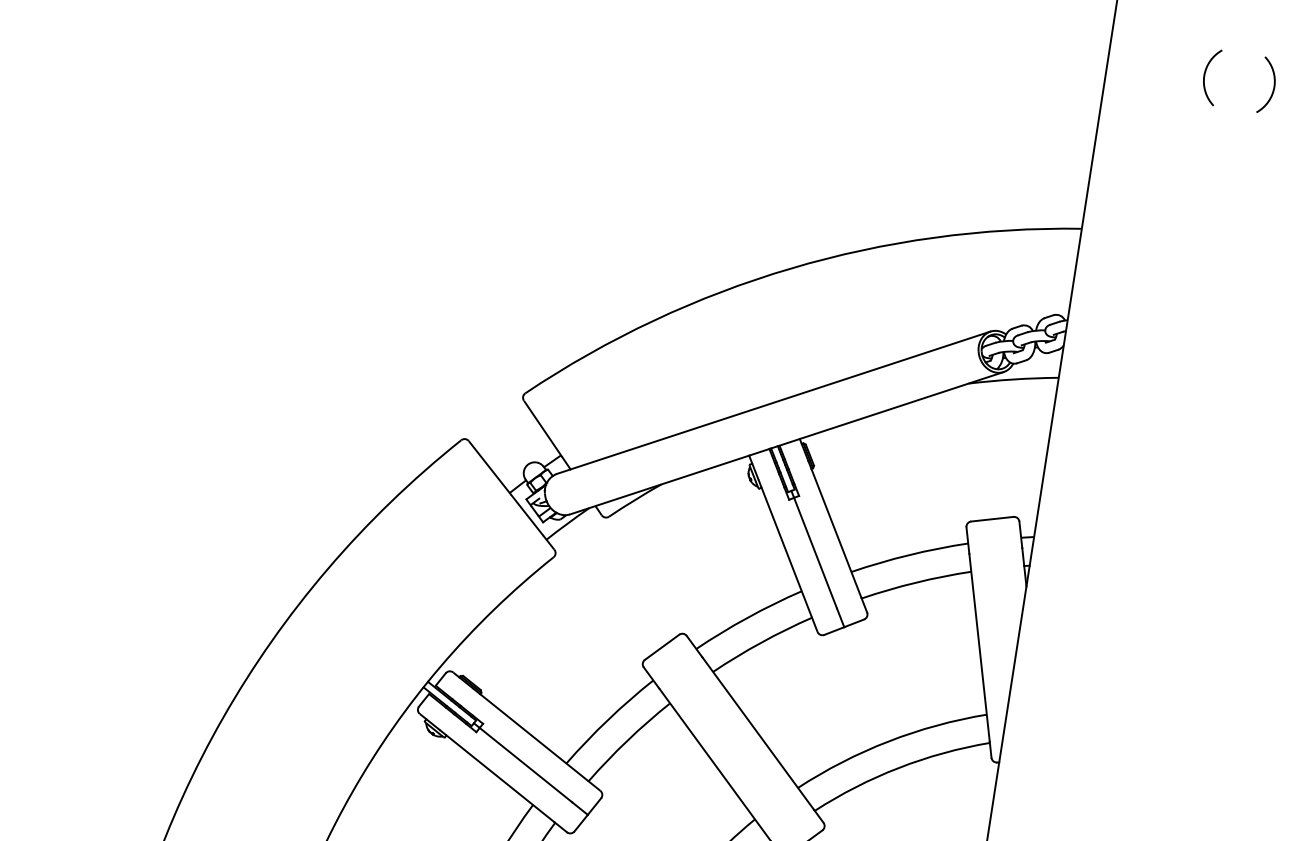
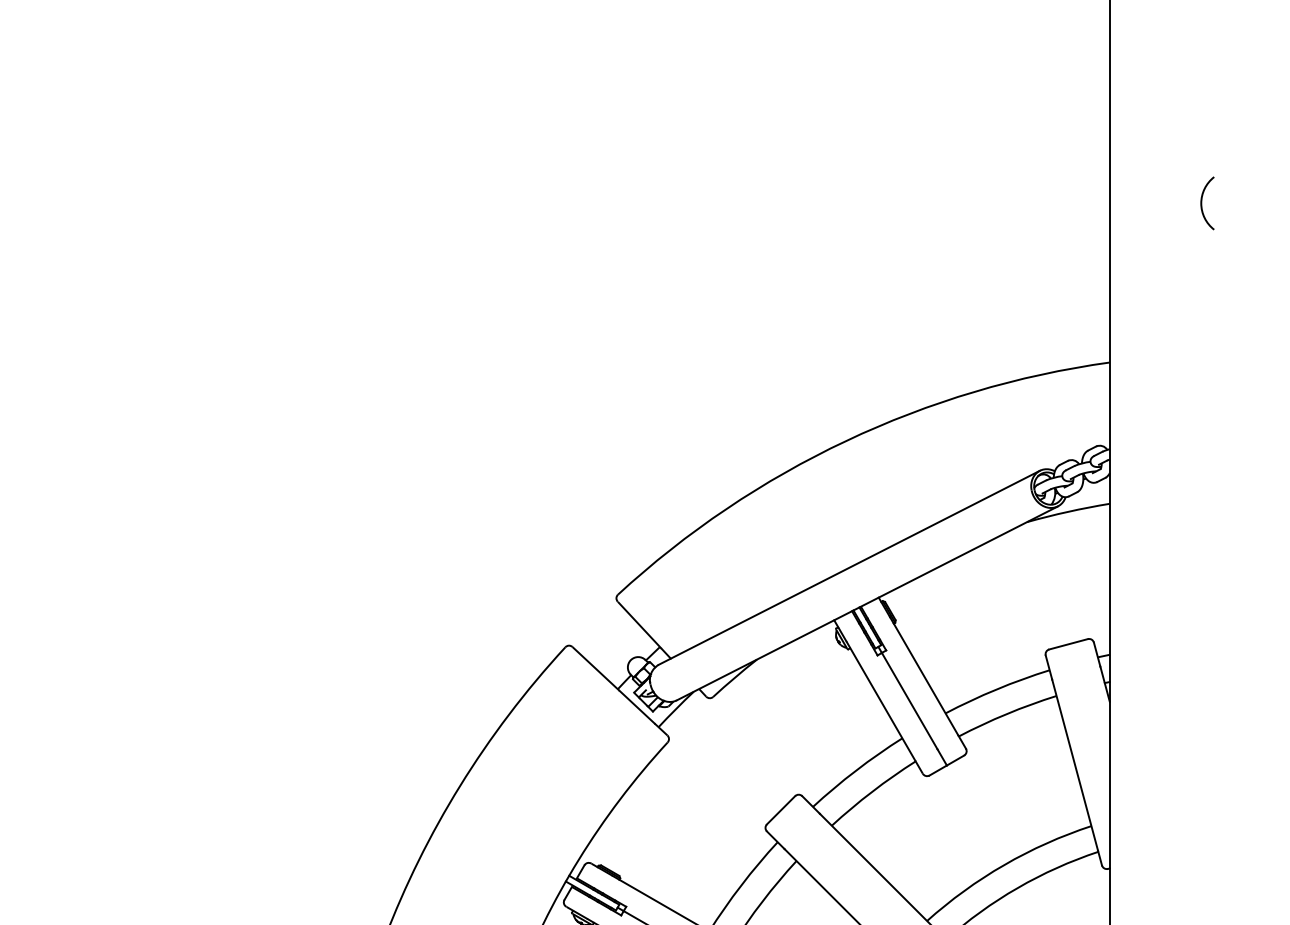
arc: (1273, 86) -> (1266, 203), removed

